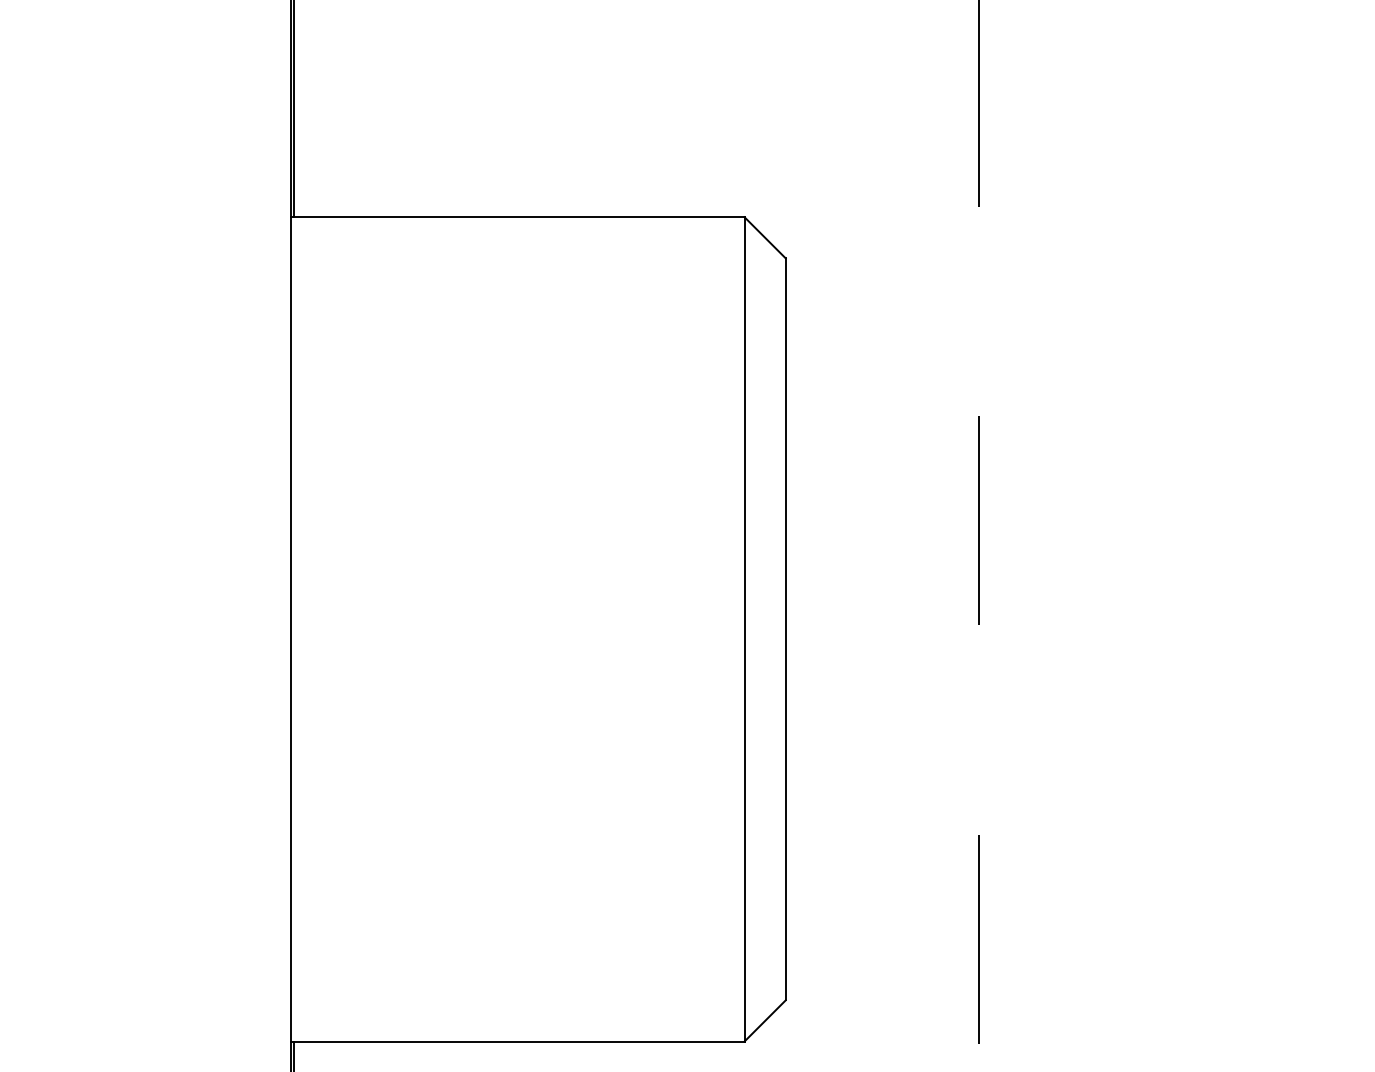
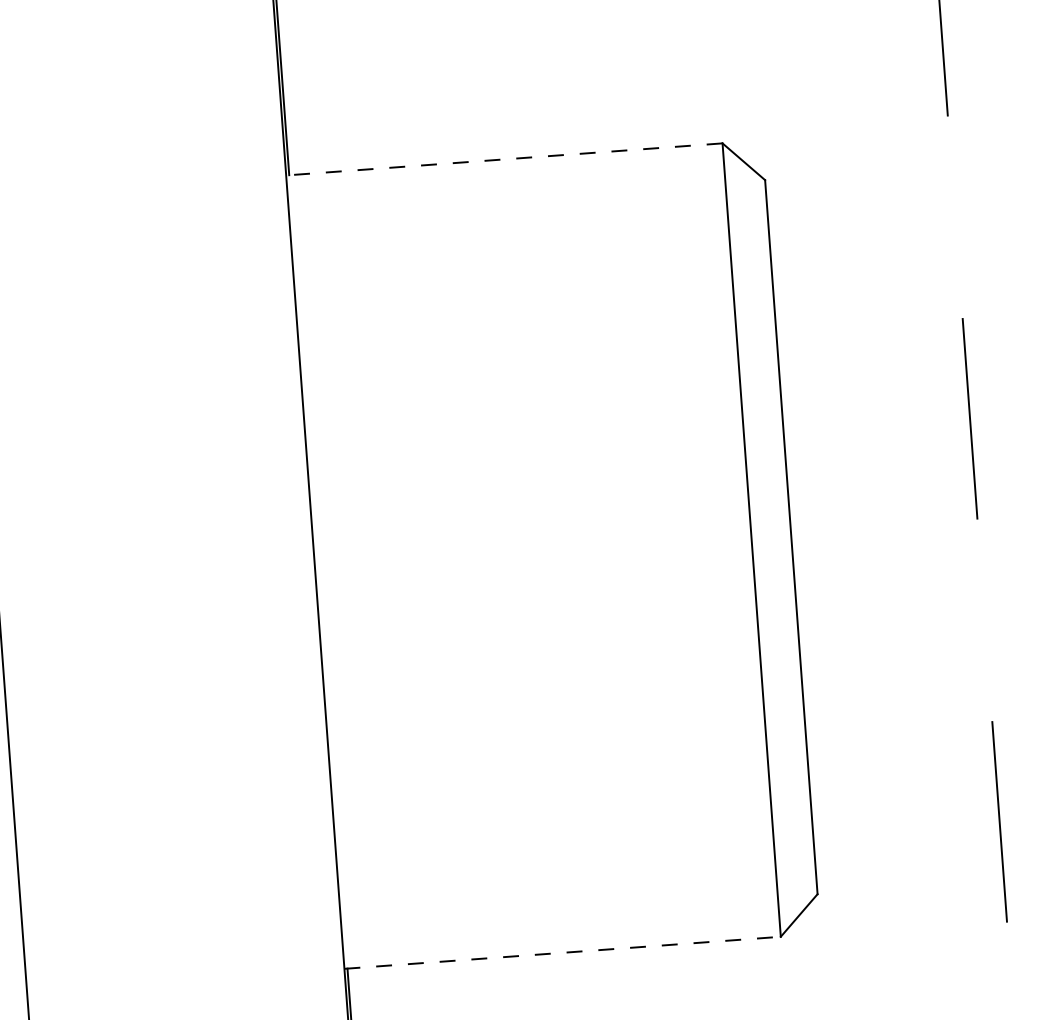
line: (517, 217) -> (504, 159), solid -> dashed
line: (517, 1041) -> (562, 952), solid -> dashed

